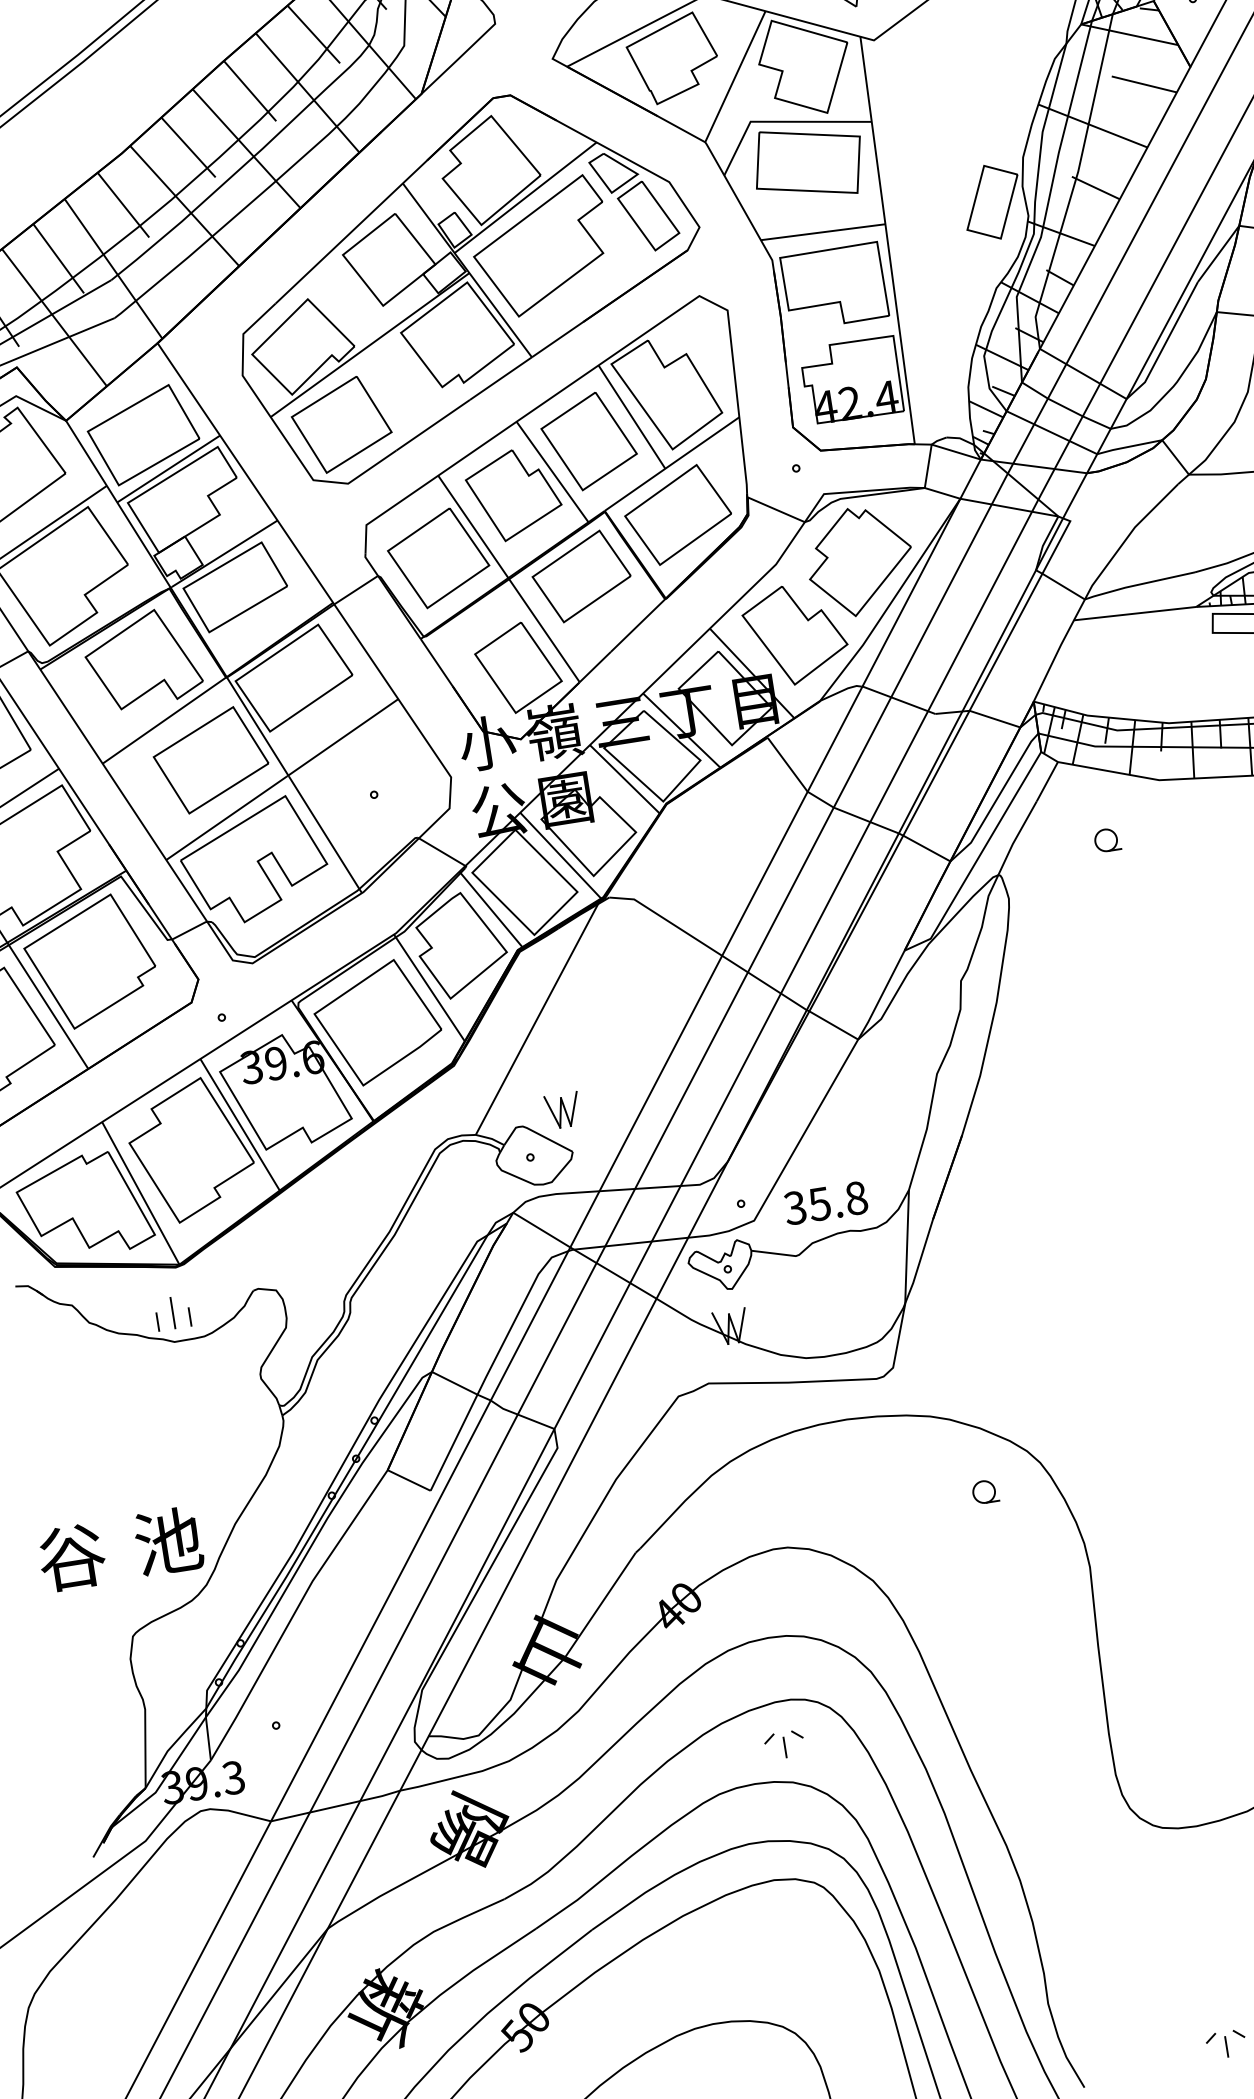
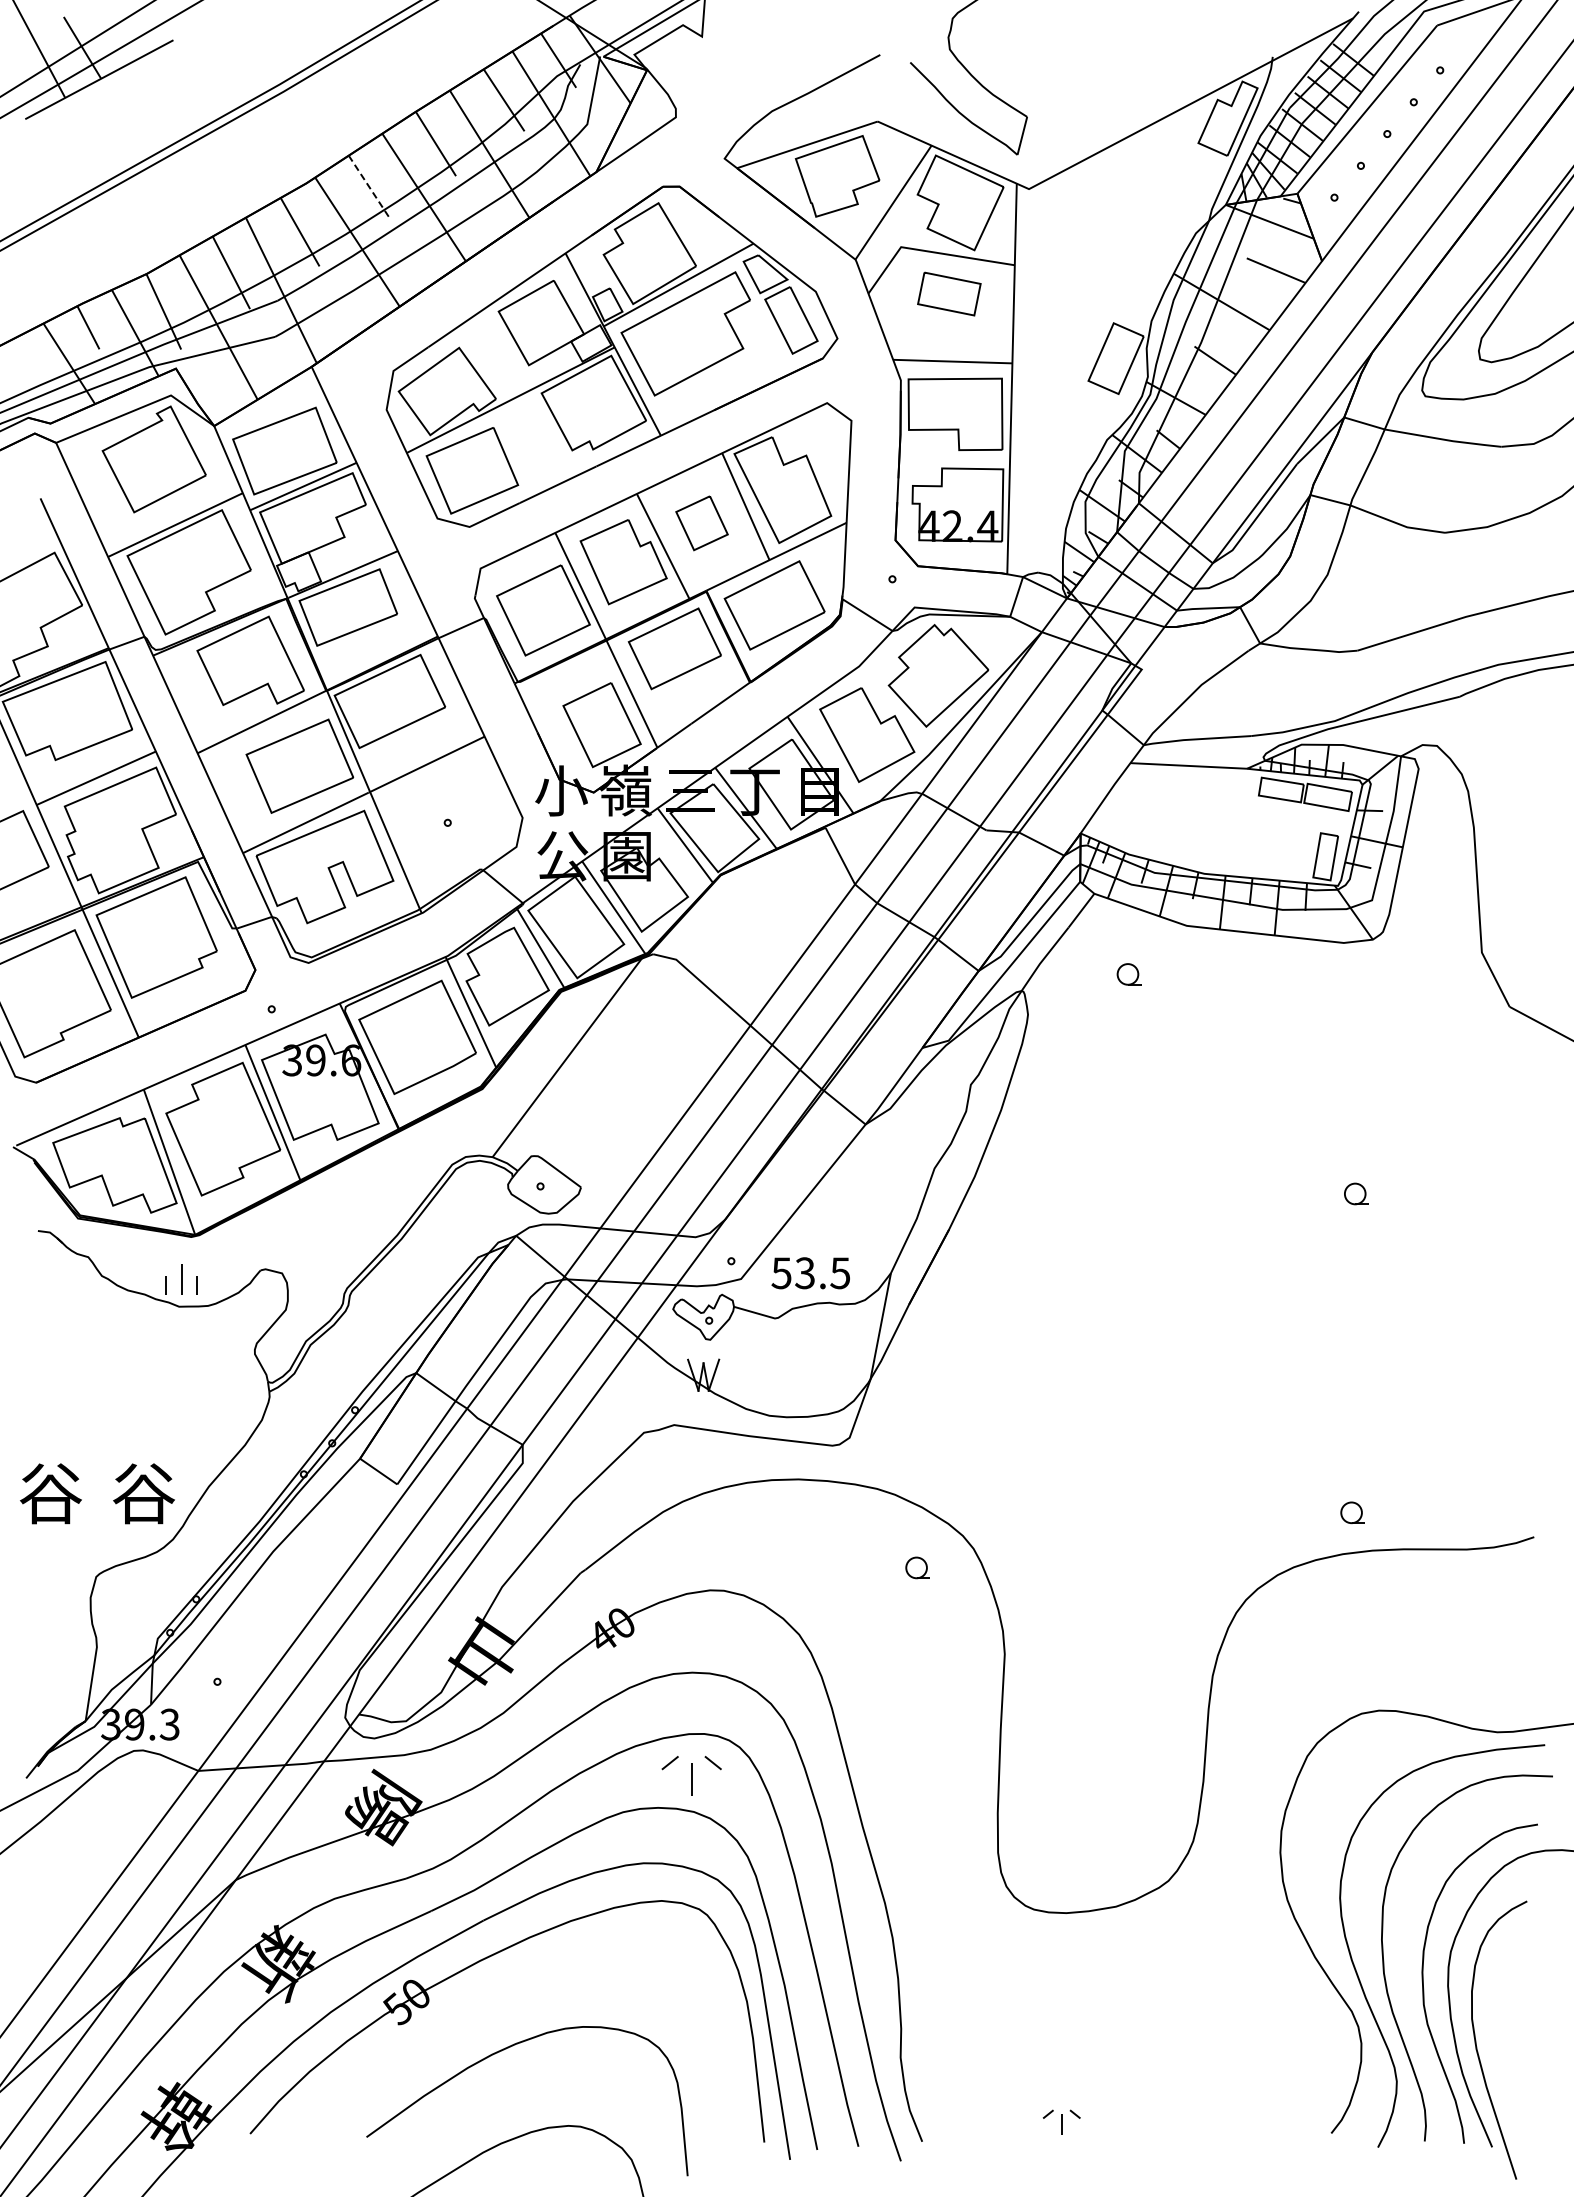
line: (189, 148) -> (370, 188), solid -> dashed
part: (808, 161) -> (949, 293), size x0.6
part: (588, 441) -> (701, 523), size x0.6
part: (562, 1109) -> (577, 1146), removed
text: (825, 1203) -> (810, 1273), 35.8 -> 53.5
text: (169, 1541) -> (144, 1493), 池 -> 谷
part: (784, 1744) -> (691, 1775), size x1.6

